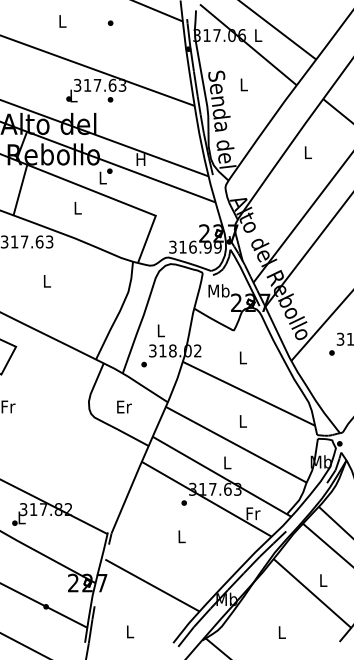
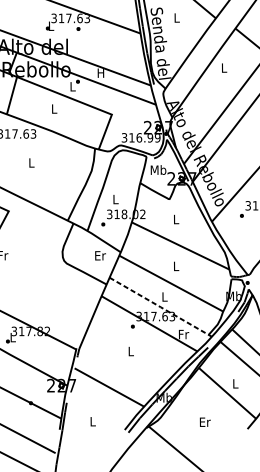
text: (124, 406) -> (100, 255), moved
line: (222, 476) -> (161, 307), solid -> dashed
text: (282, 632) -> (205, 422), L -> Er

